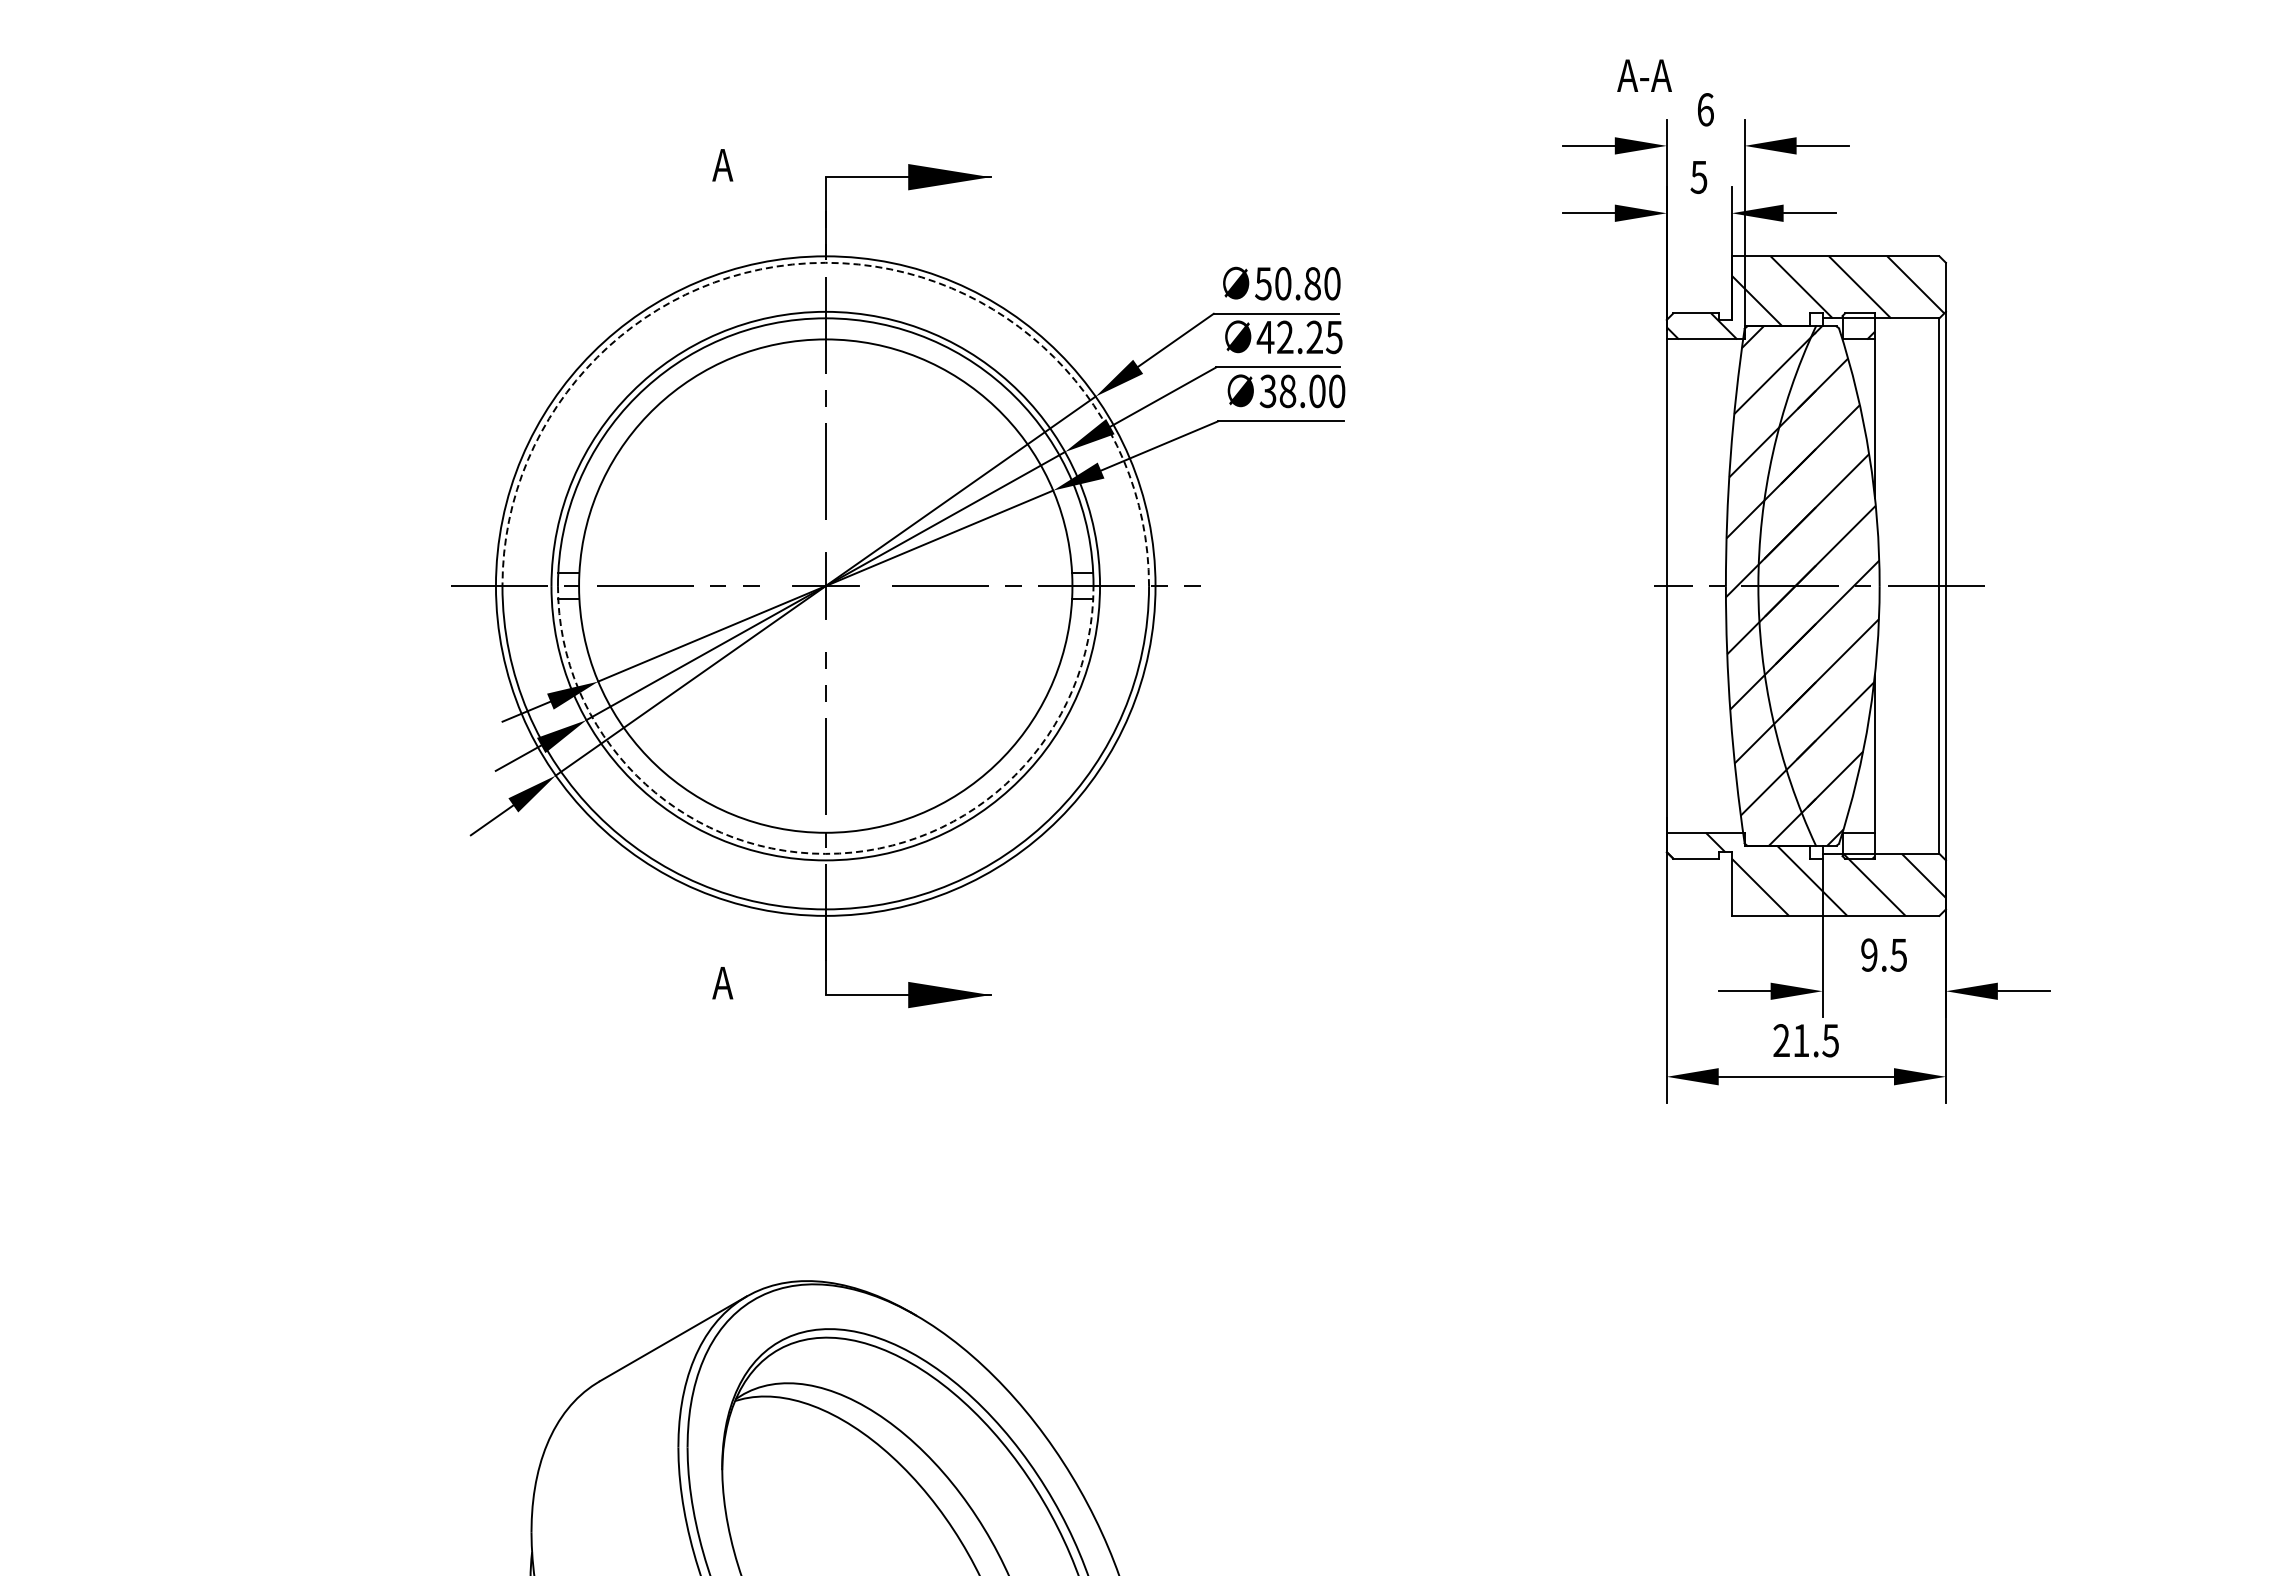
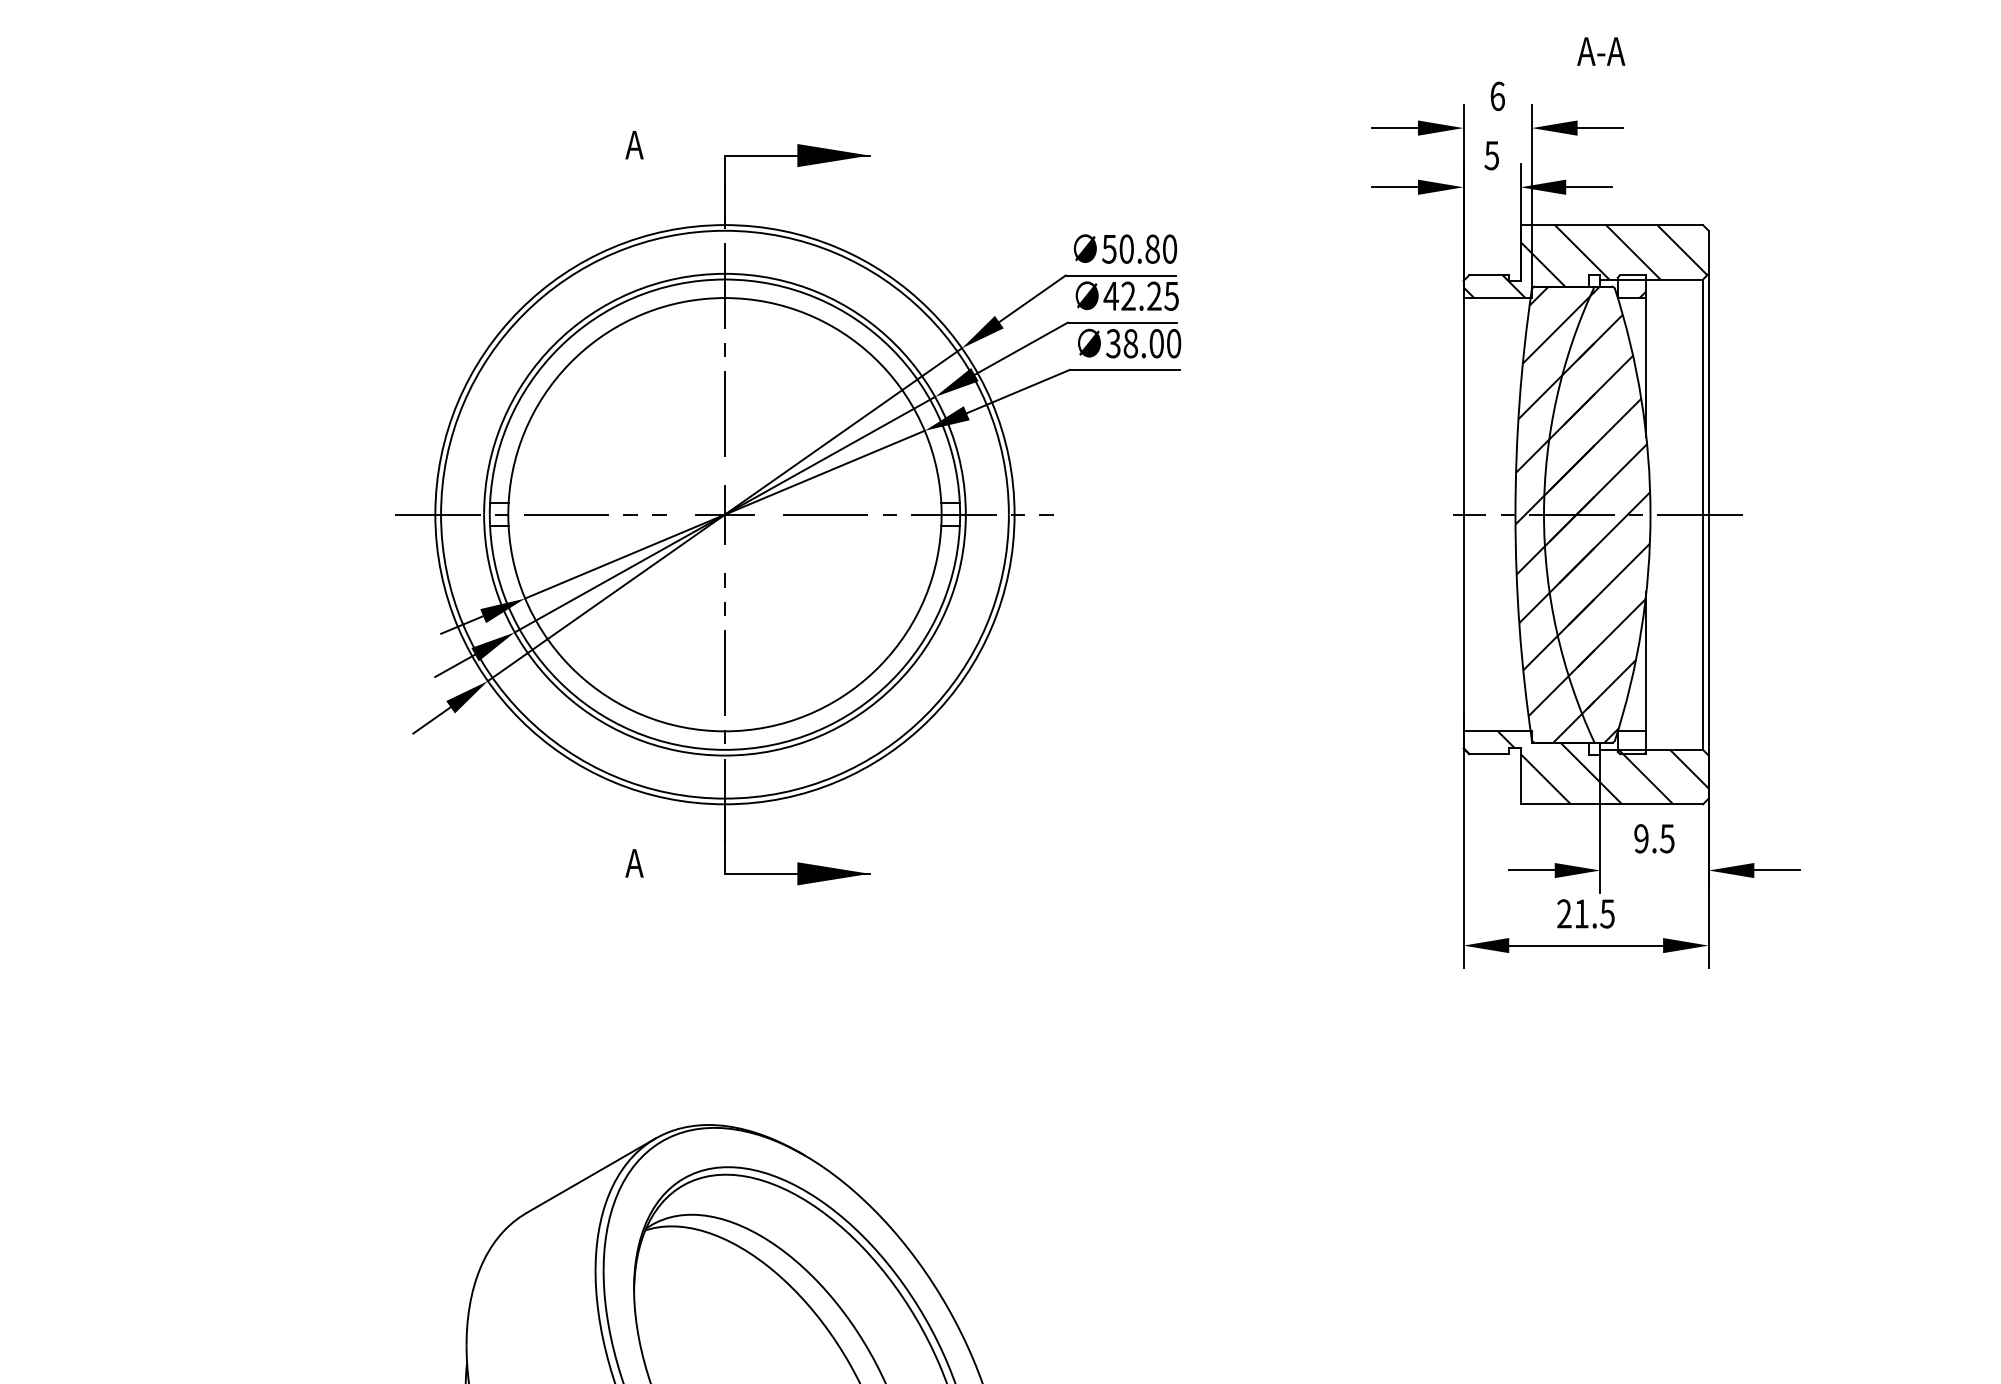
text: (1644, 75) -> (1601, 51), moved
arc: (825, 262) -> (724, 230), dashed -> solid
arc: (825, 853) -> (724, 749), dashed -> solid

